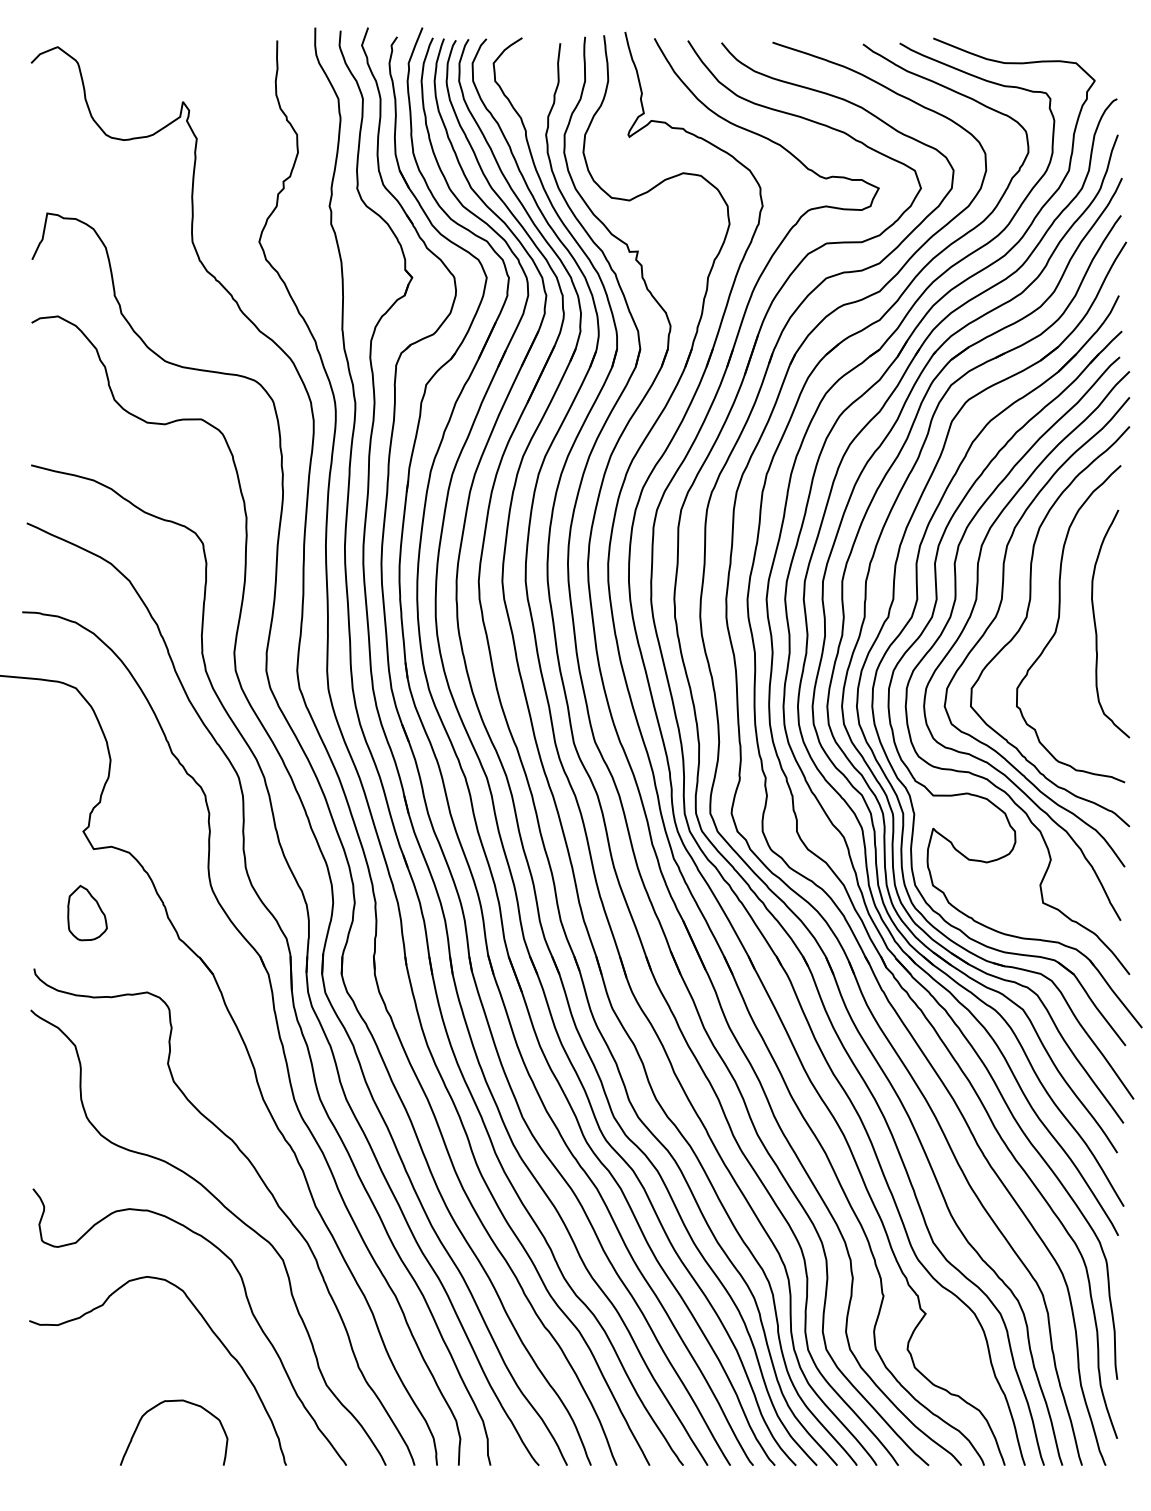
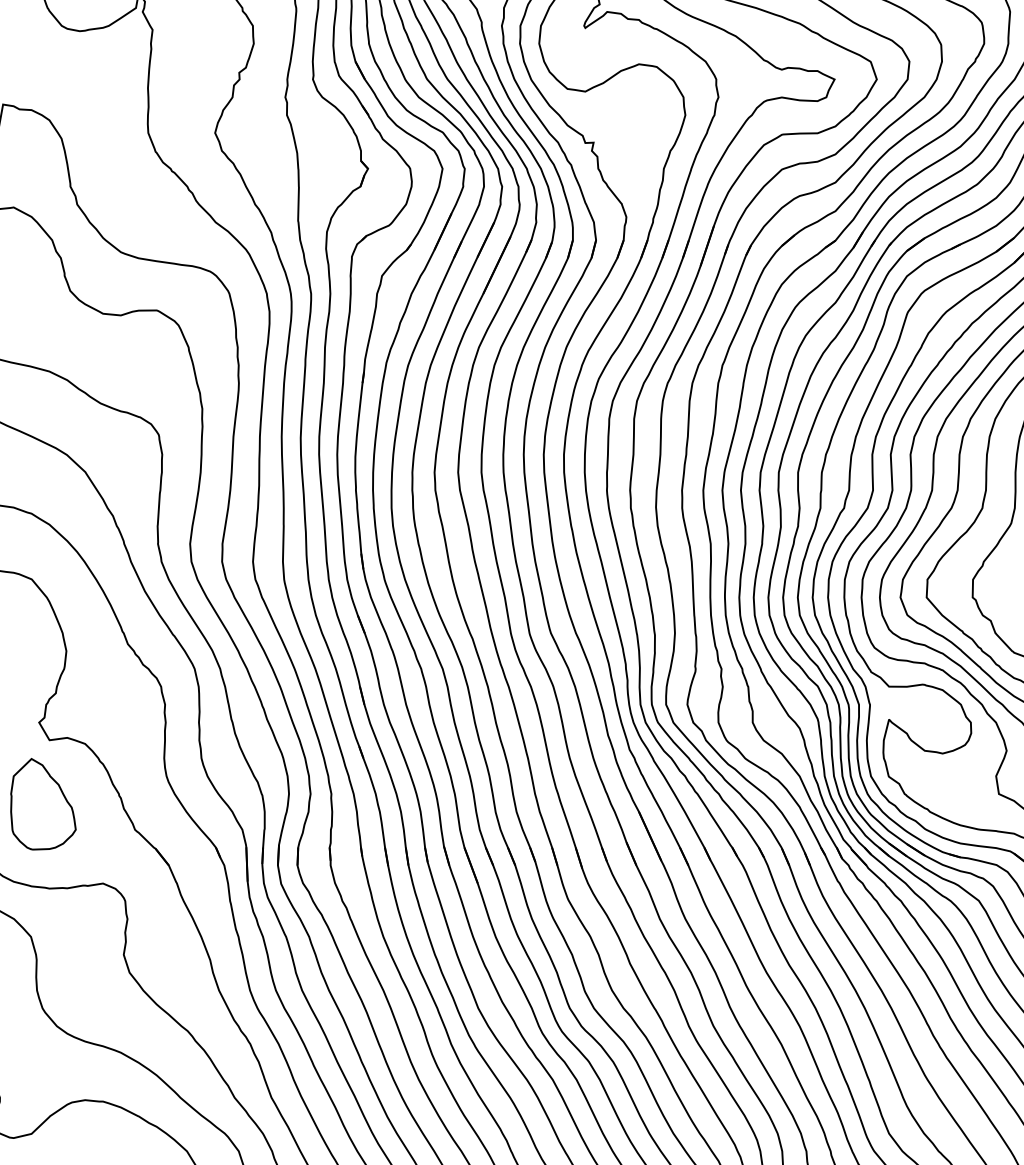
part: (87, 912) -> (43, 803), size x1.67

